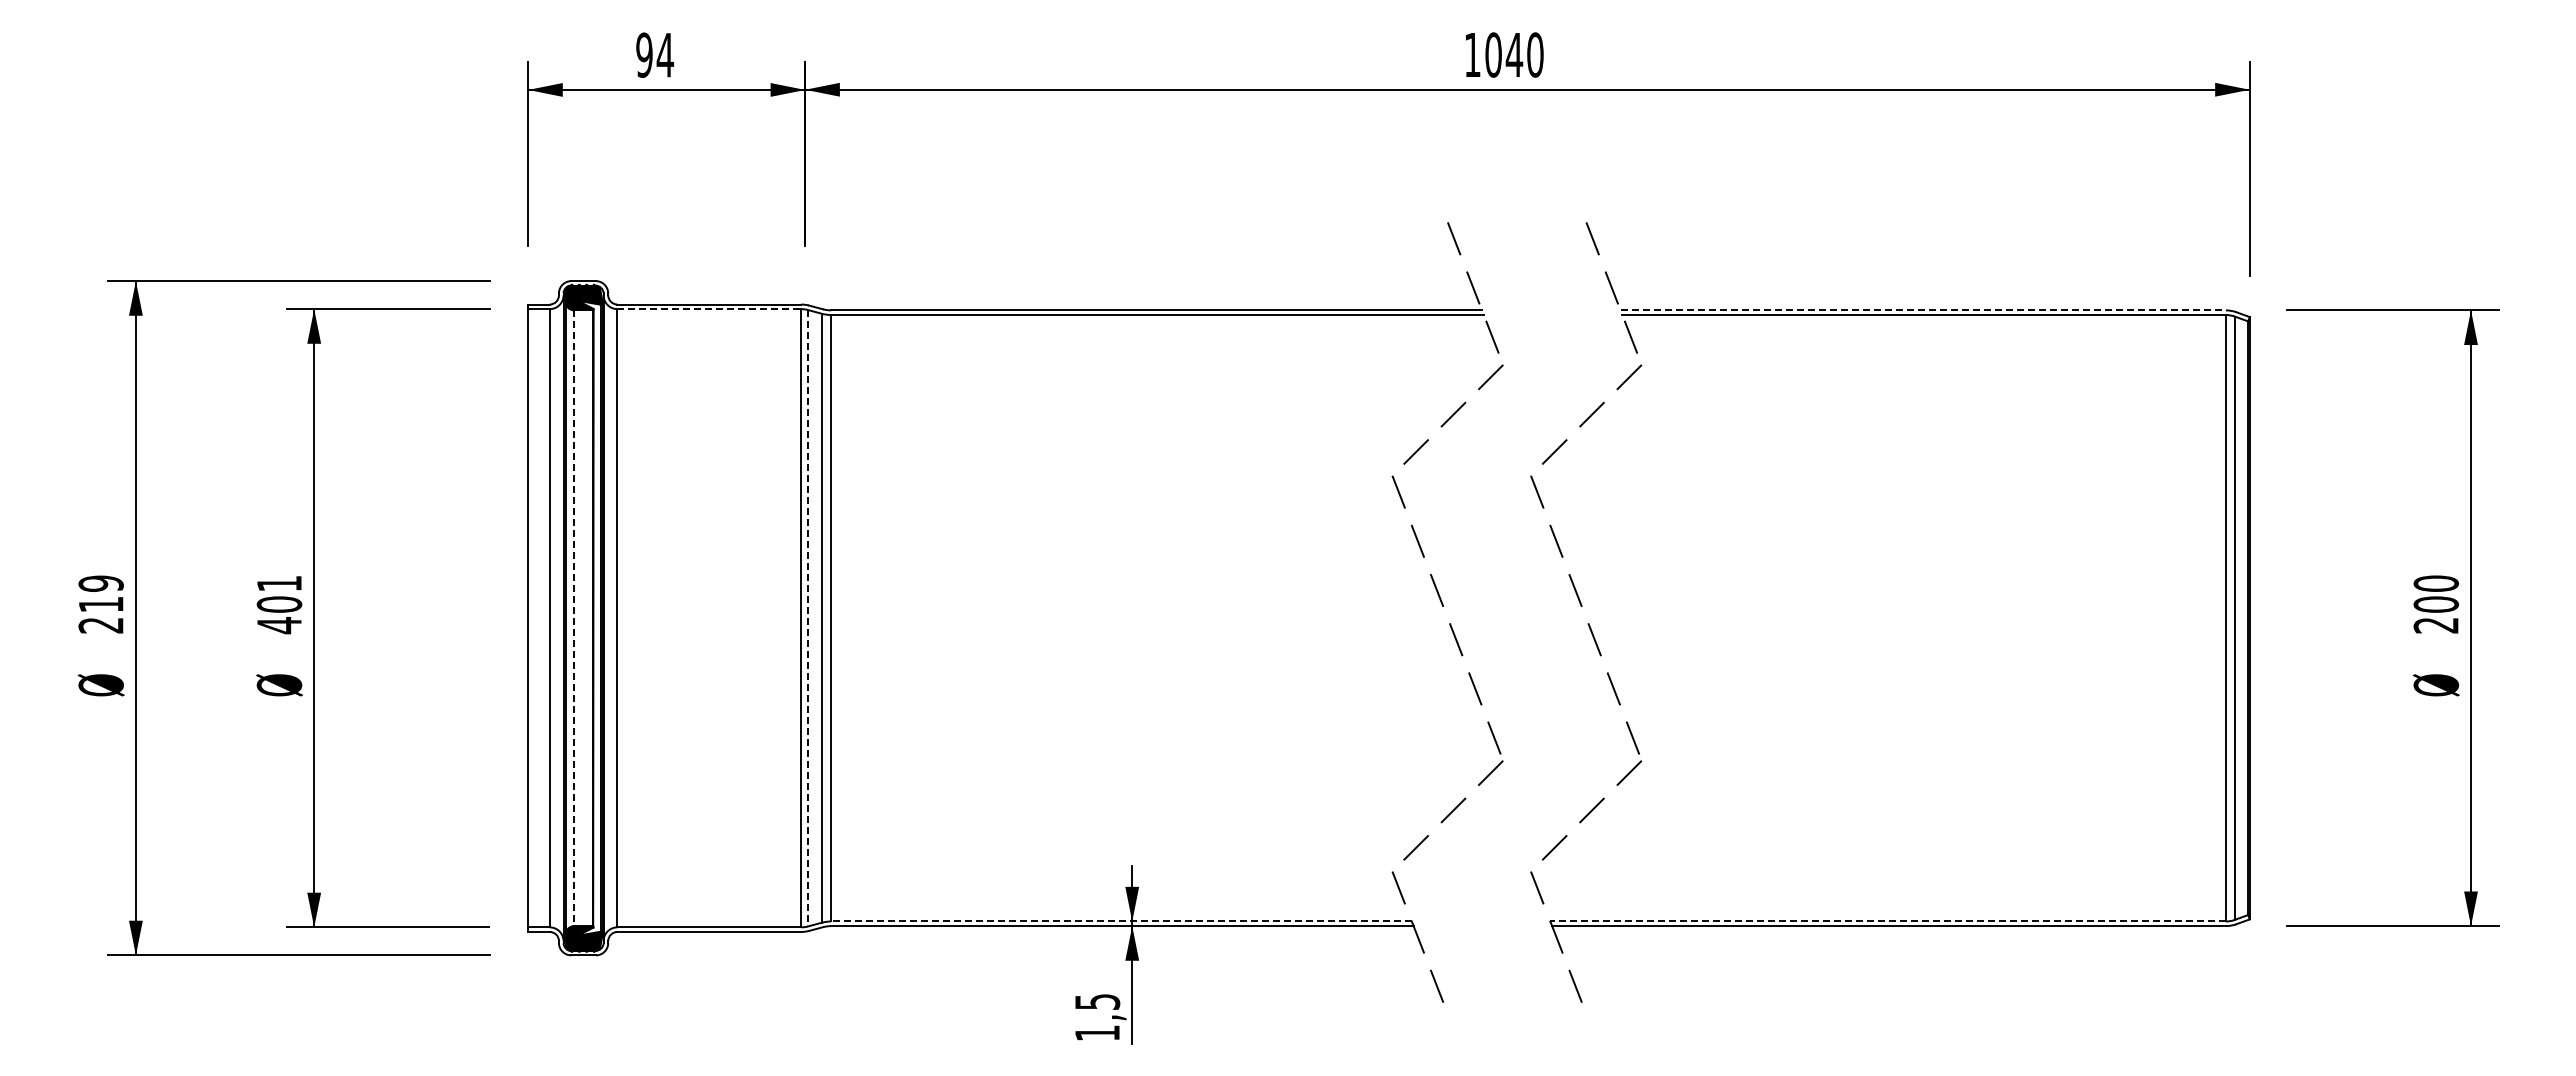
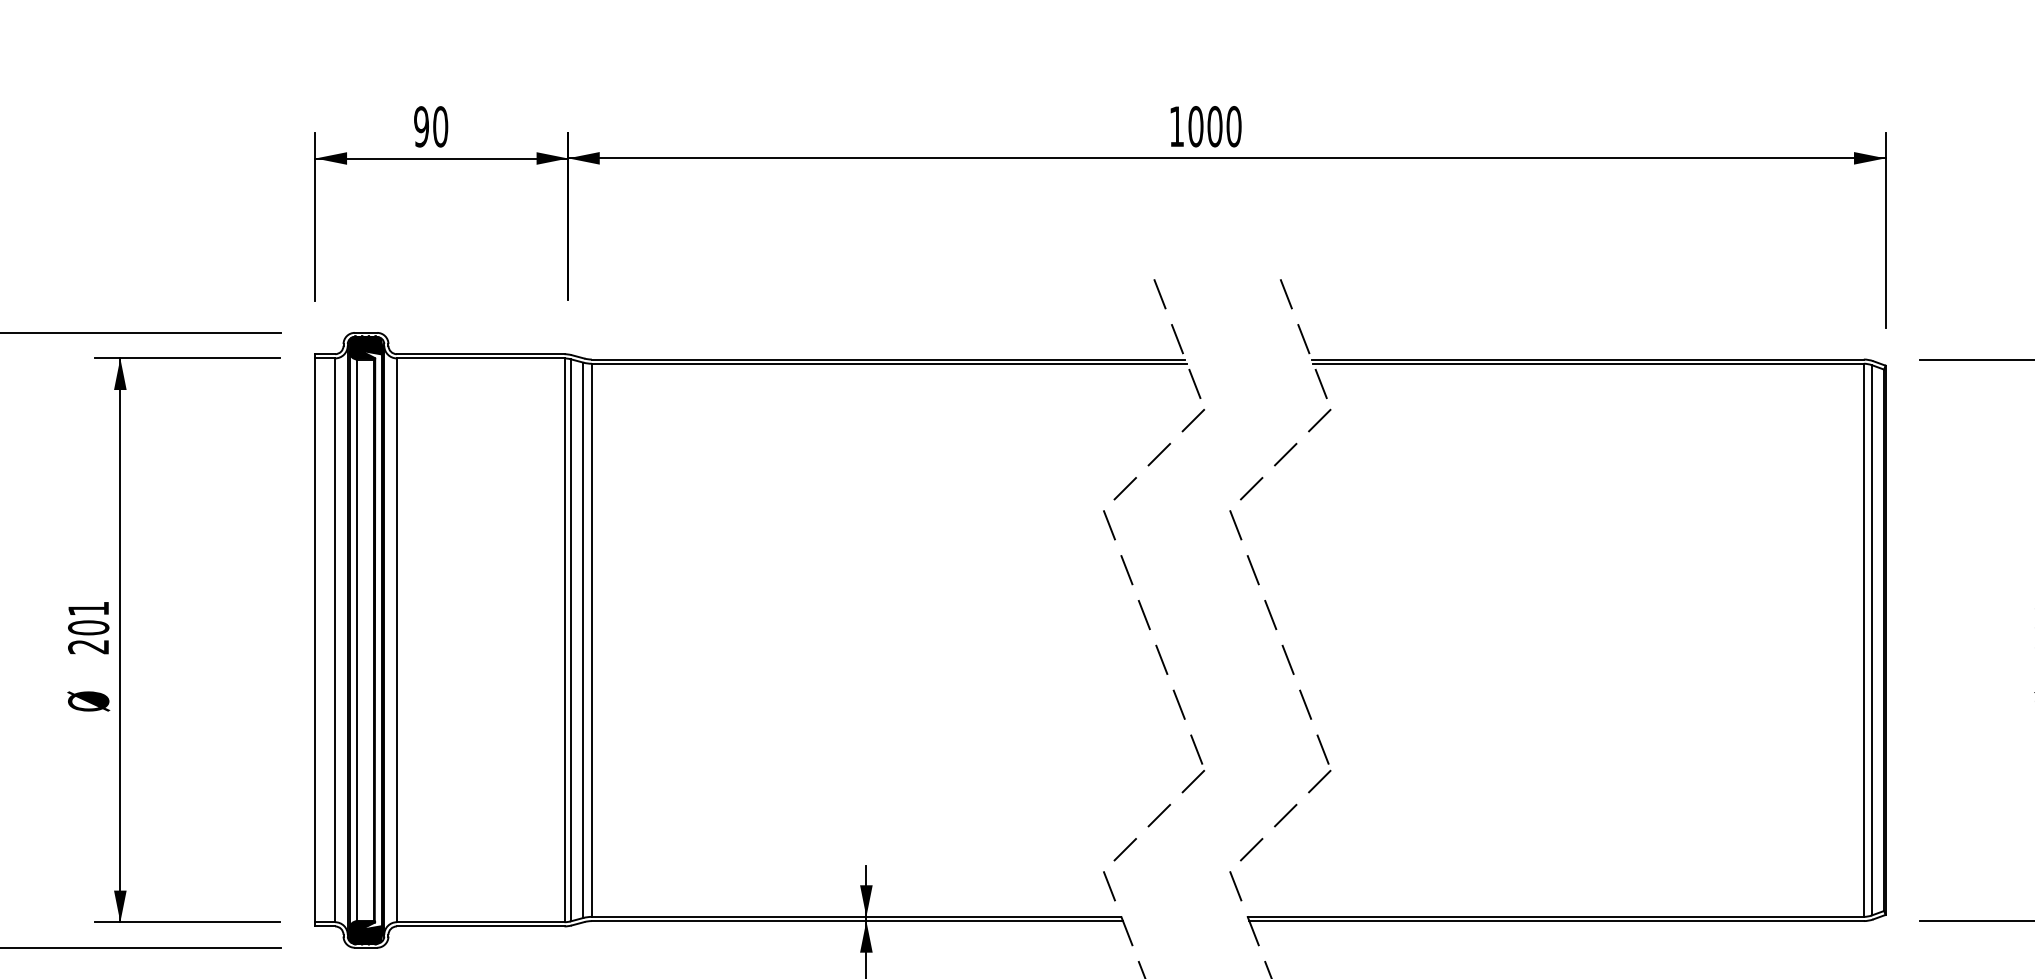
text: (664, 54) -> (439, 126), 94 -> 90
text: (1514, 54) -> (1215, 126), 1040 -> 1000
line: (709, 309) -> (480, 358), dashed -> solid
line: (1923, 310) -> (1588, 359), dashed -> solid
line: (574, 618) -> (357, 640), dashed -> solid
line: (807, 618) -> (570, 640), dashed -> solid
text: (278, 625) -> (87, 646), 401 -> 201
line: (1120, 921) -> (855, 916), dashed -> solid
line: (1888, 921) -> (1556, 916), dashed -> solid

